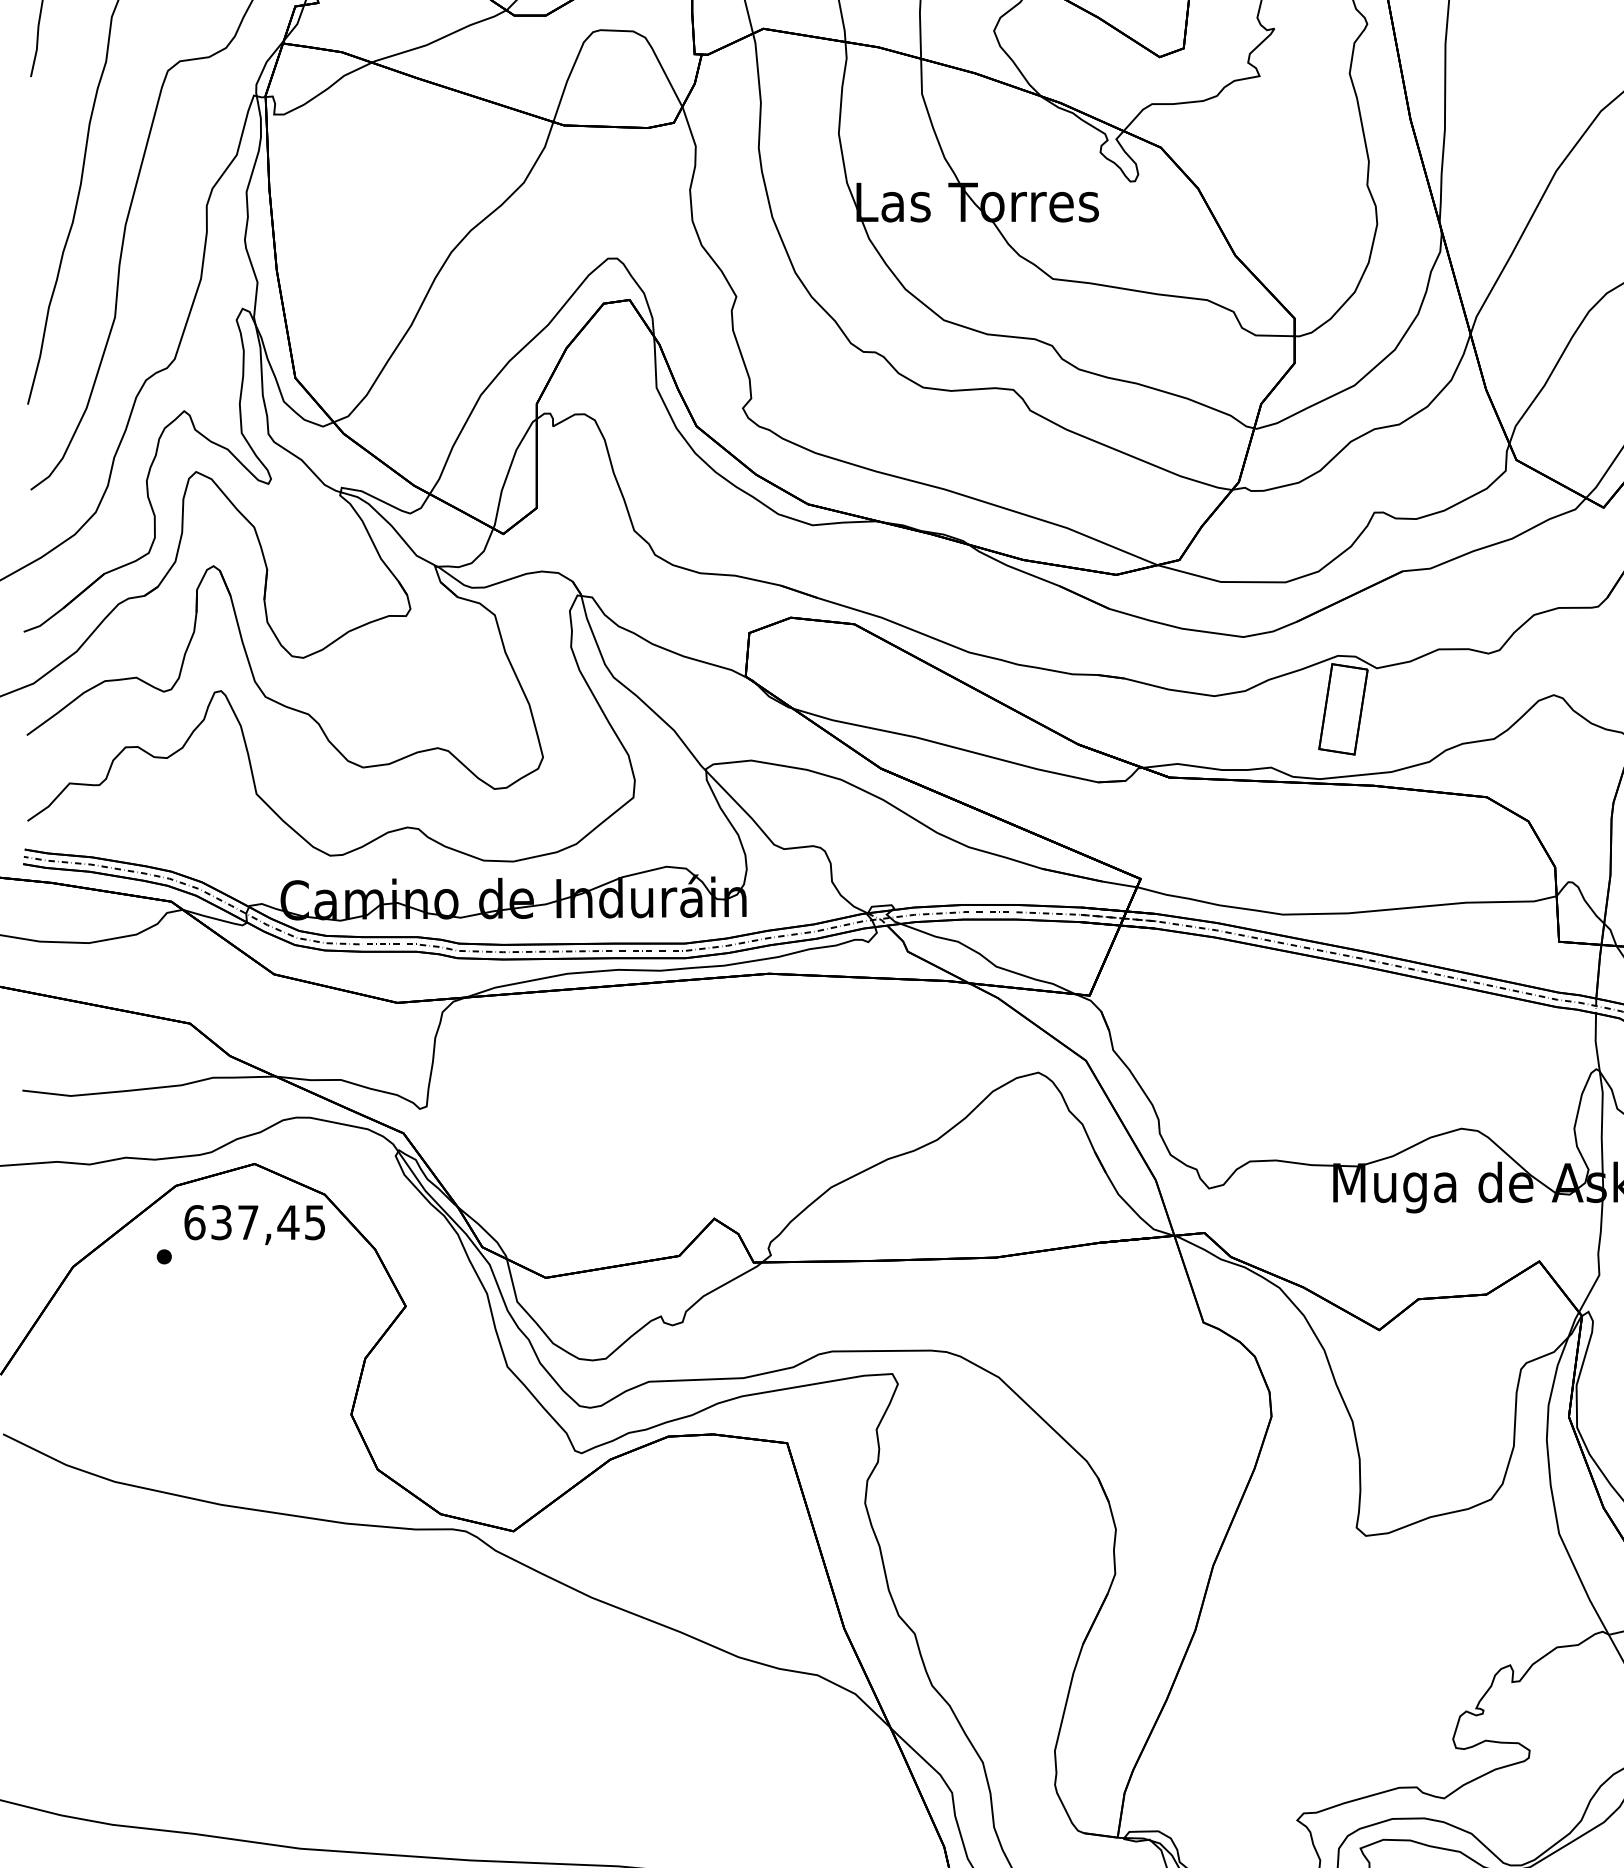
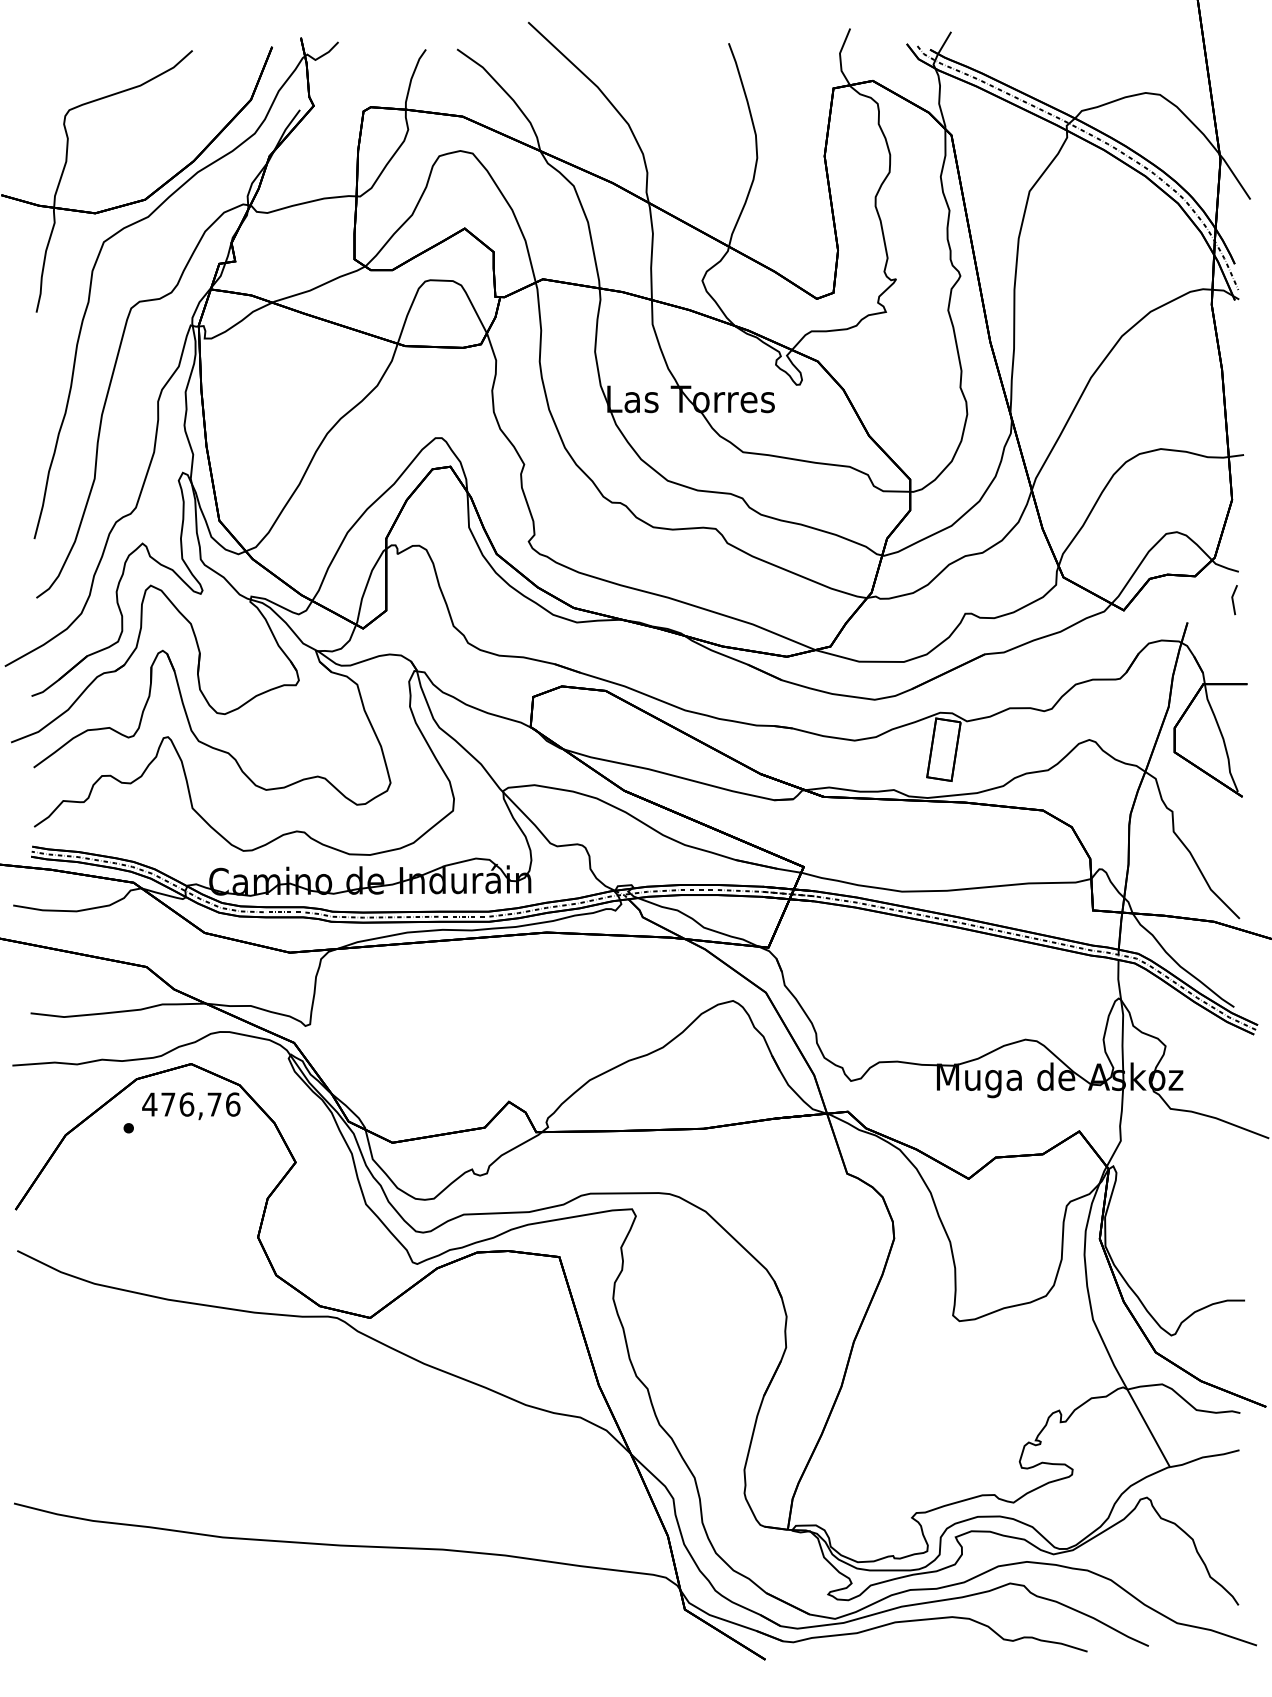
text: (255, 1222) -> (191, 1104), 637,45 -> 476,76

